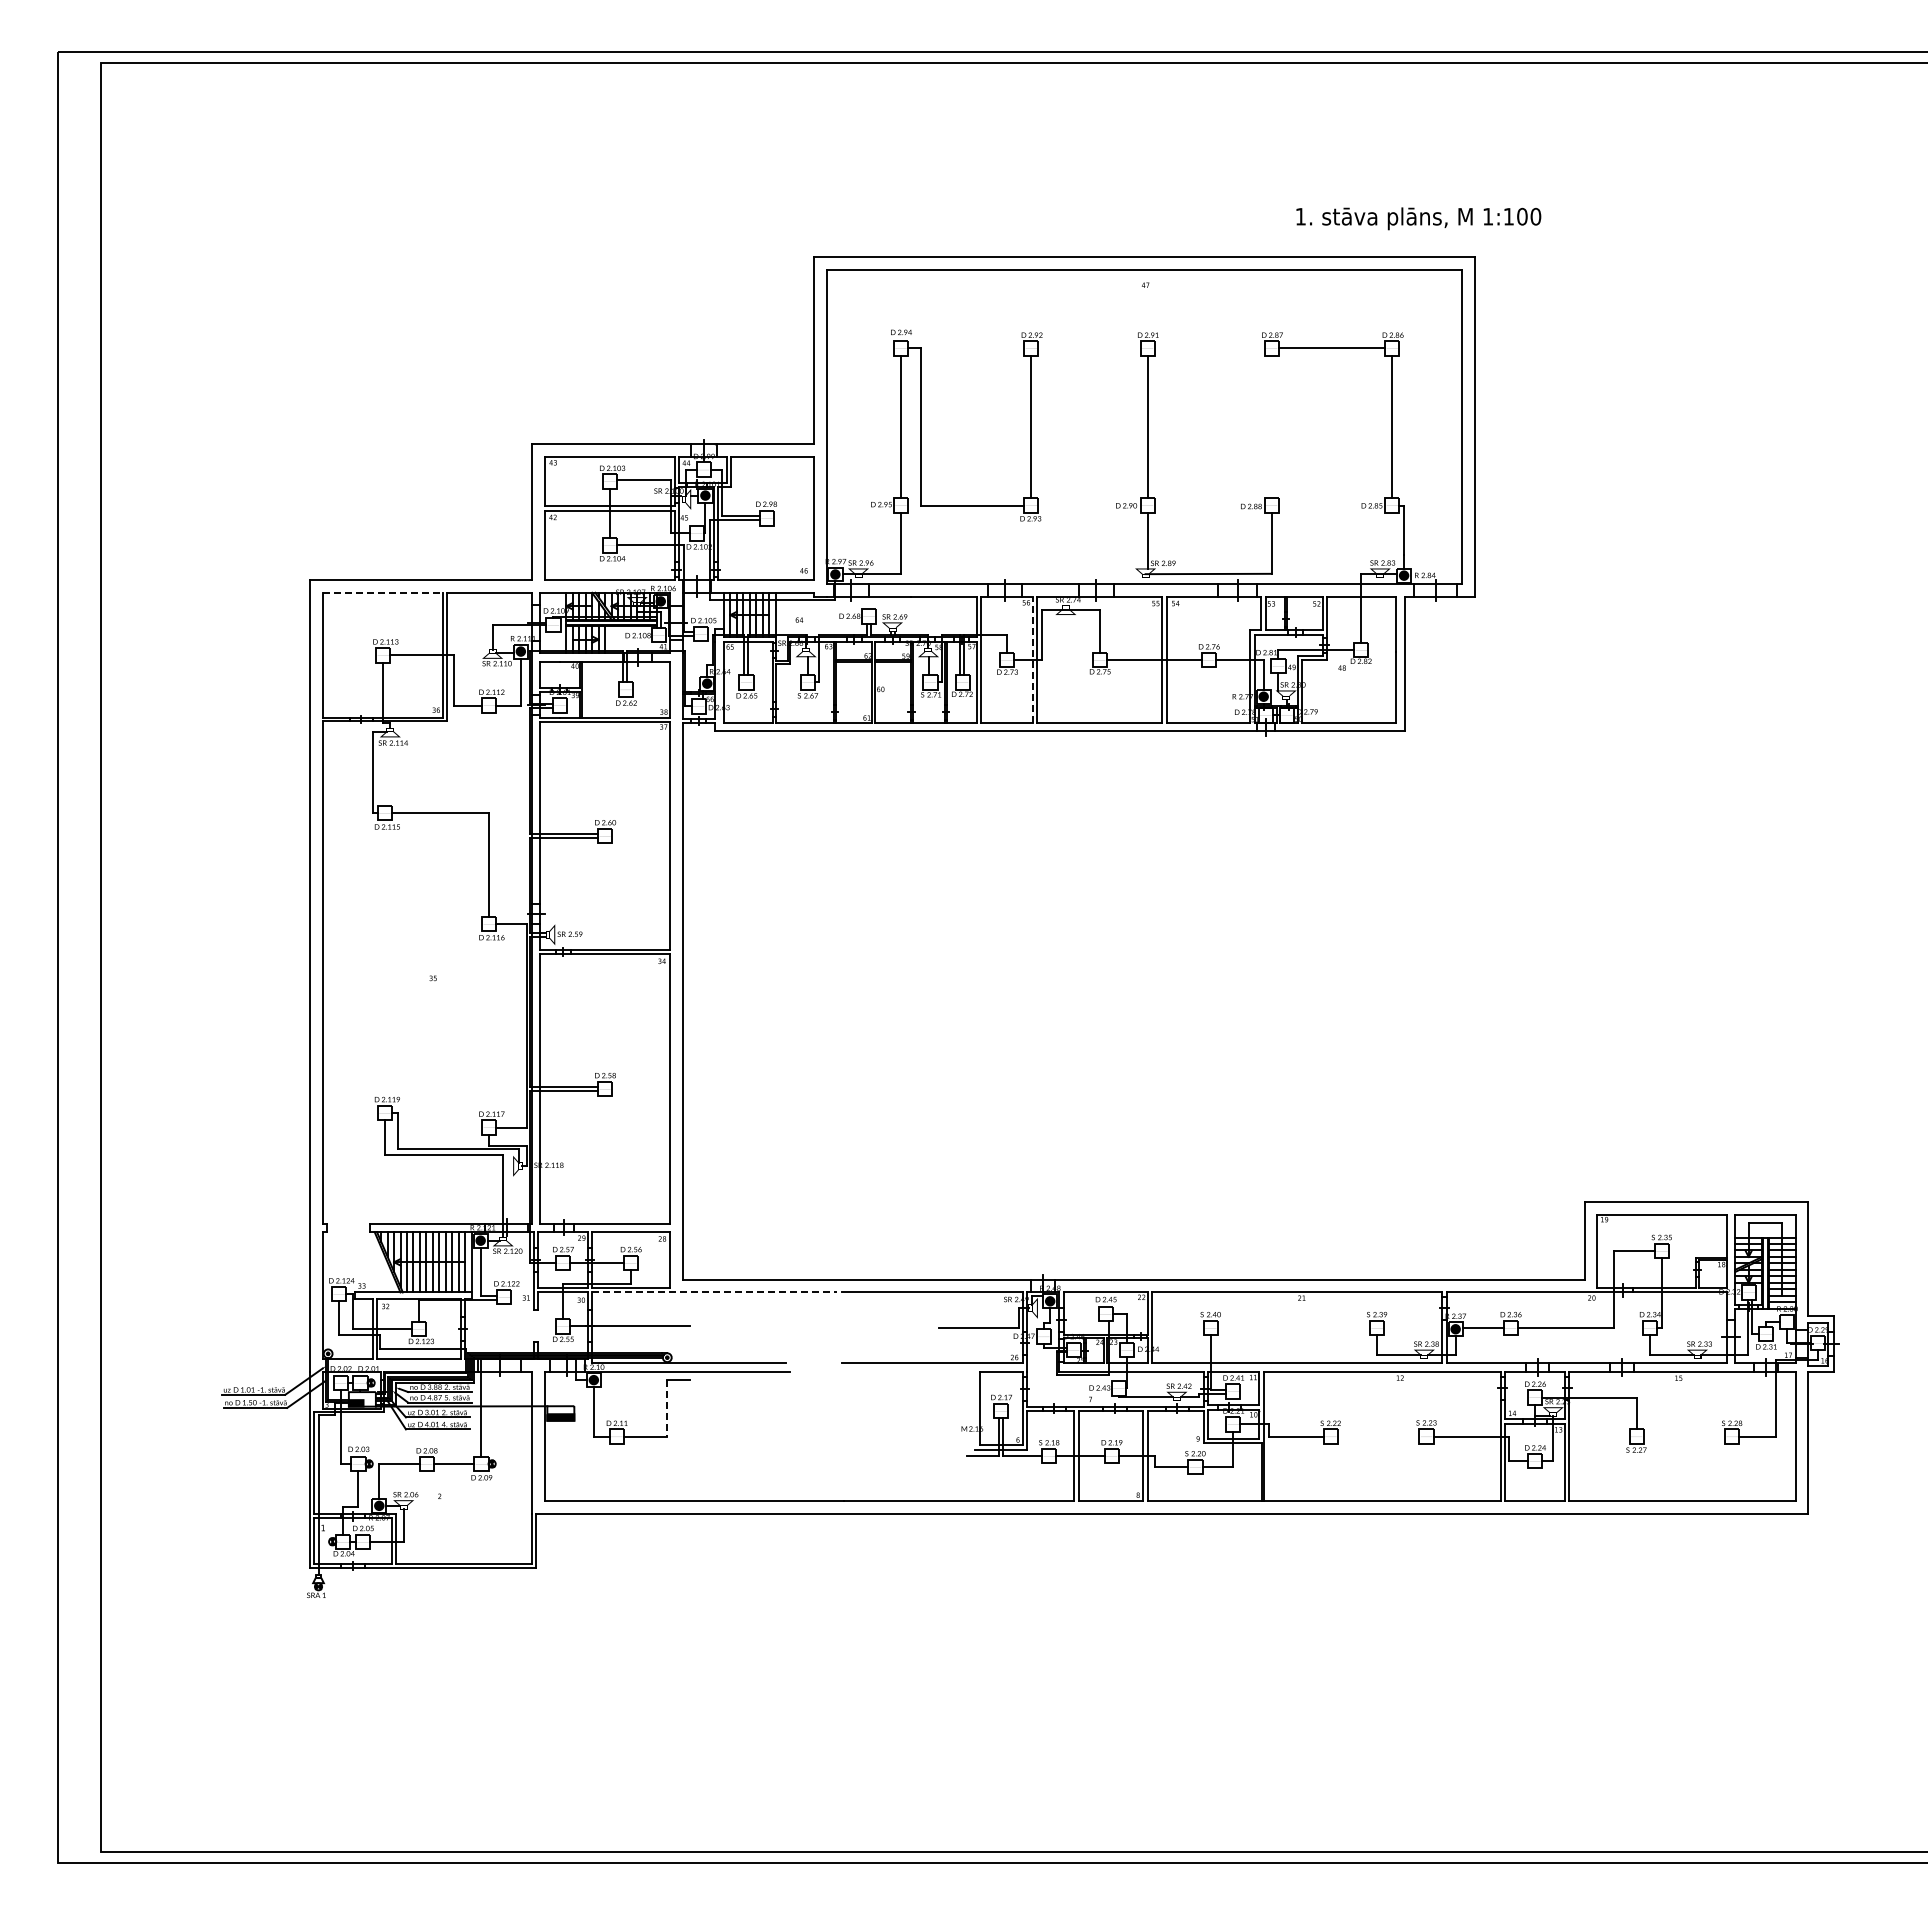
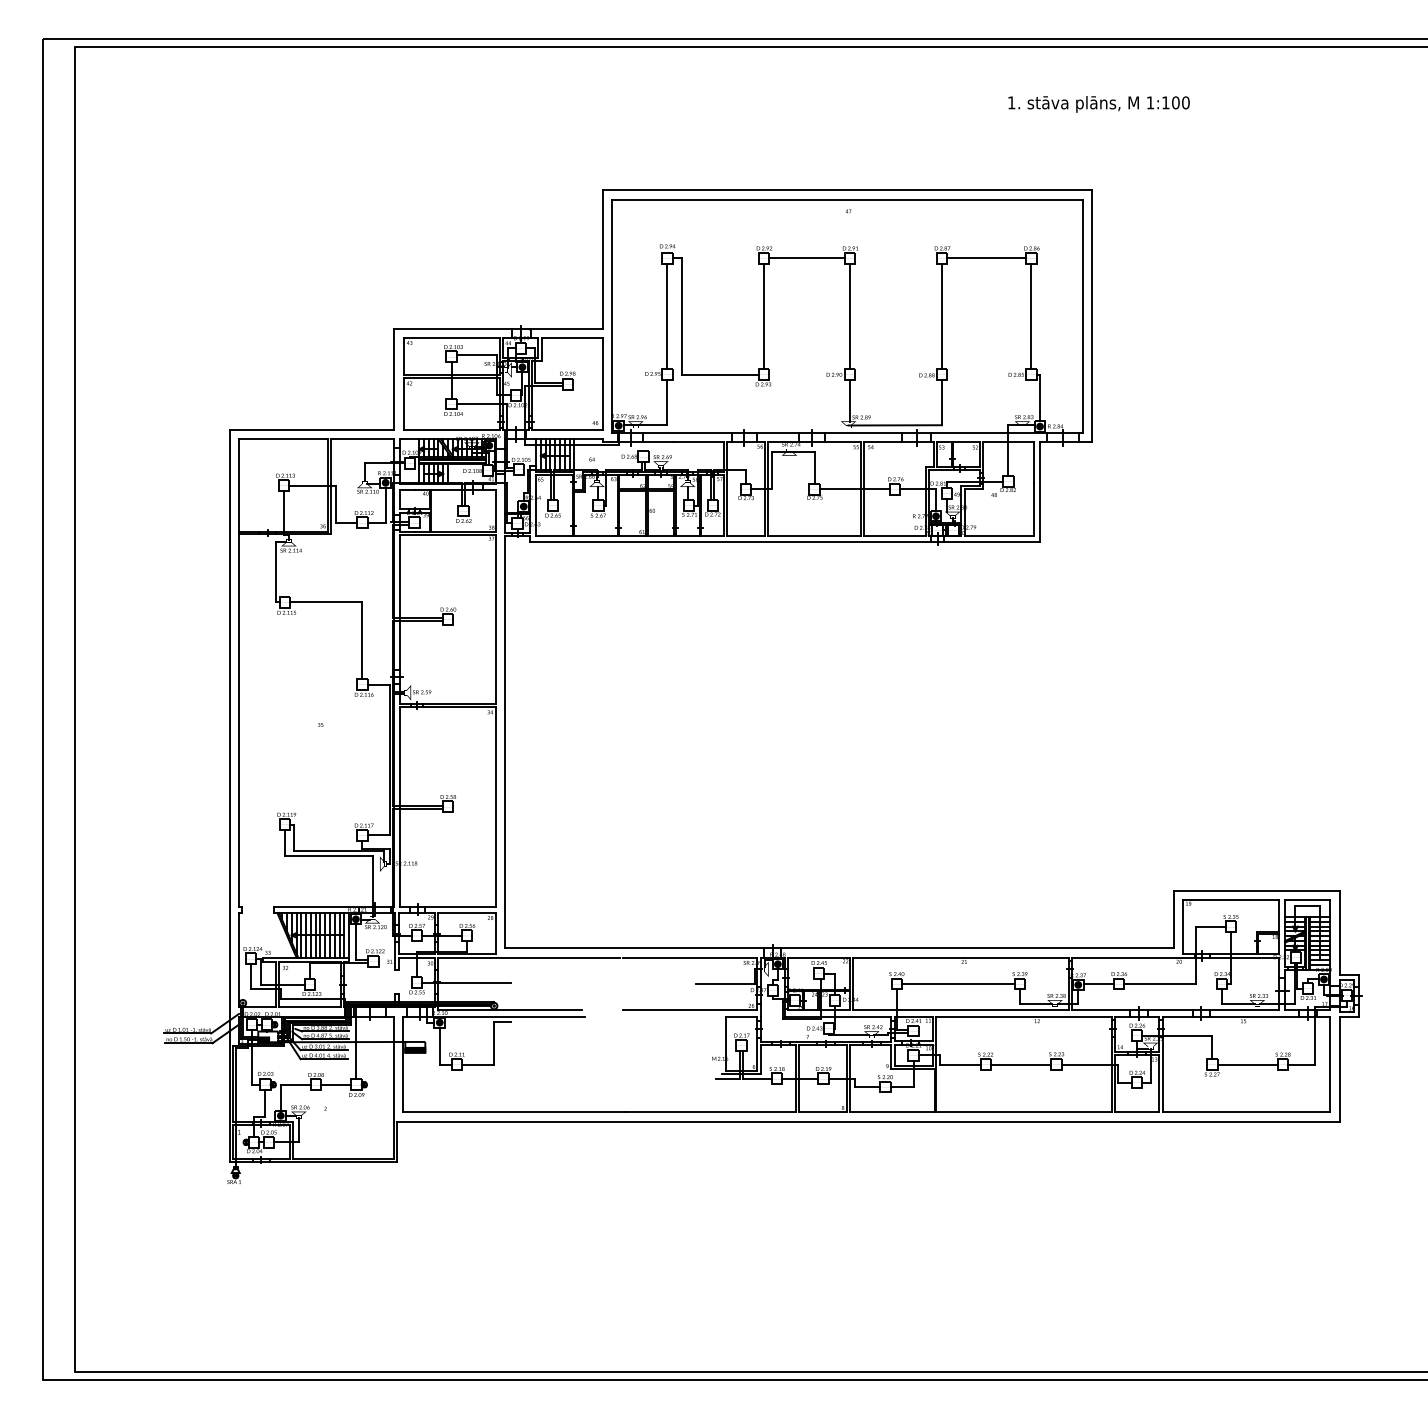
text: (1418, 218) -> (1098, 104), moved
line: (1089, 348) -> (806, 258), added
line: (1271, 426) -> (941, 316), added
line: (383, 592) -> (283, 439), dashed -> solid
line: (1032, 660) -> (764, 489), dashed -> solid
line: (714, 1292) -> (529, 957), dashed -> solid
fill: (1787, 1321) -> (1324, 979), added
line: (1293, 1327) -> (958, 983), added
line: (666, 1408) -> (493, 1043), dashed -> solid
line: (1378, 1436) -> (1021, 1064), added
line: (1684, 1436) -> (1247, 1064), added

